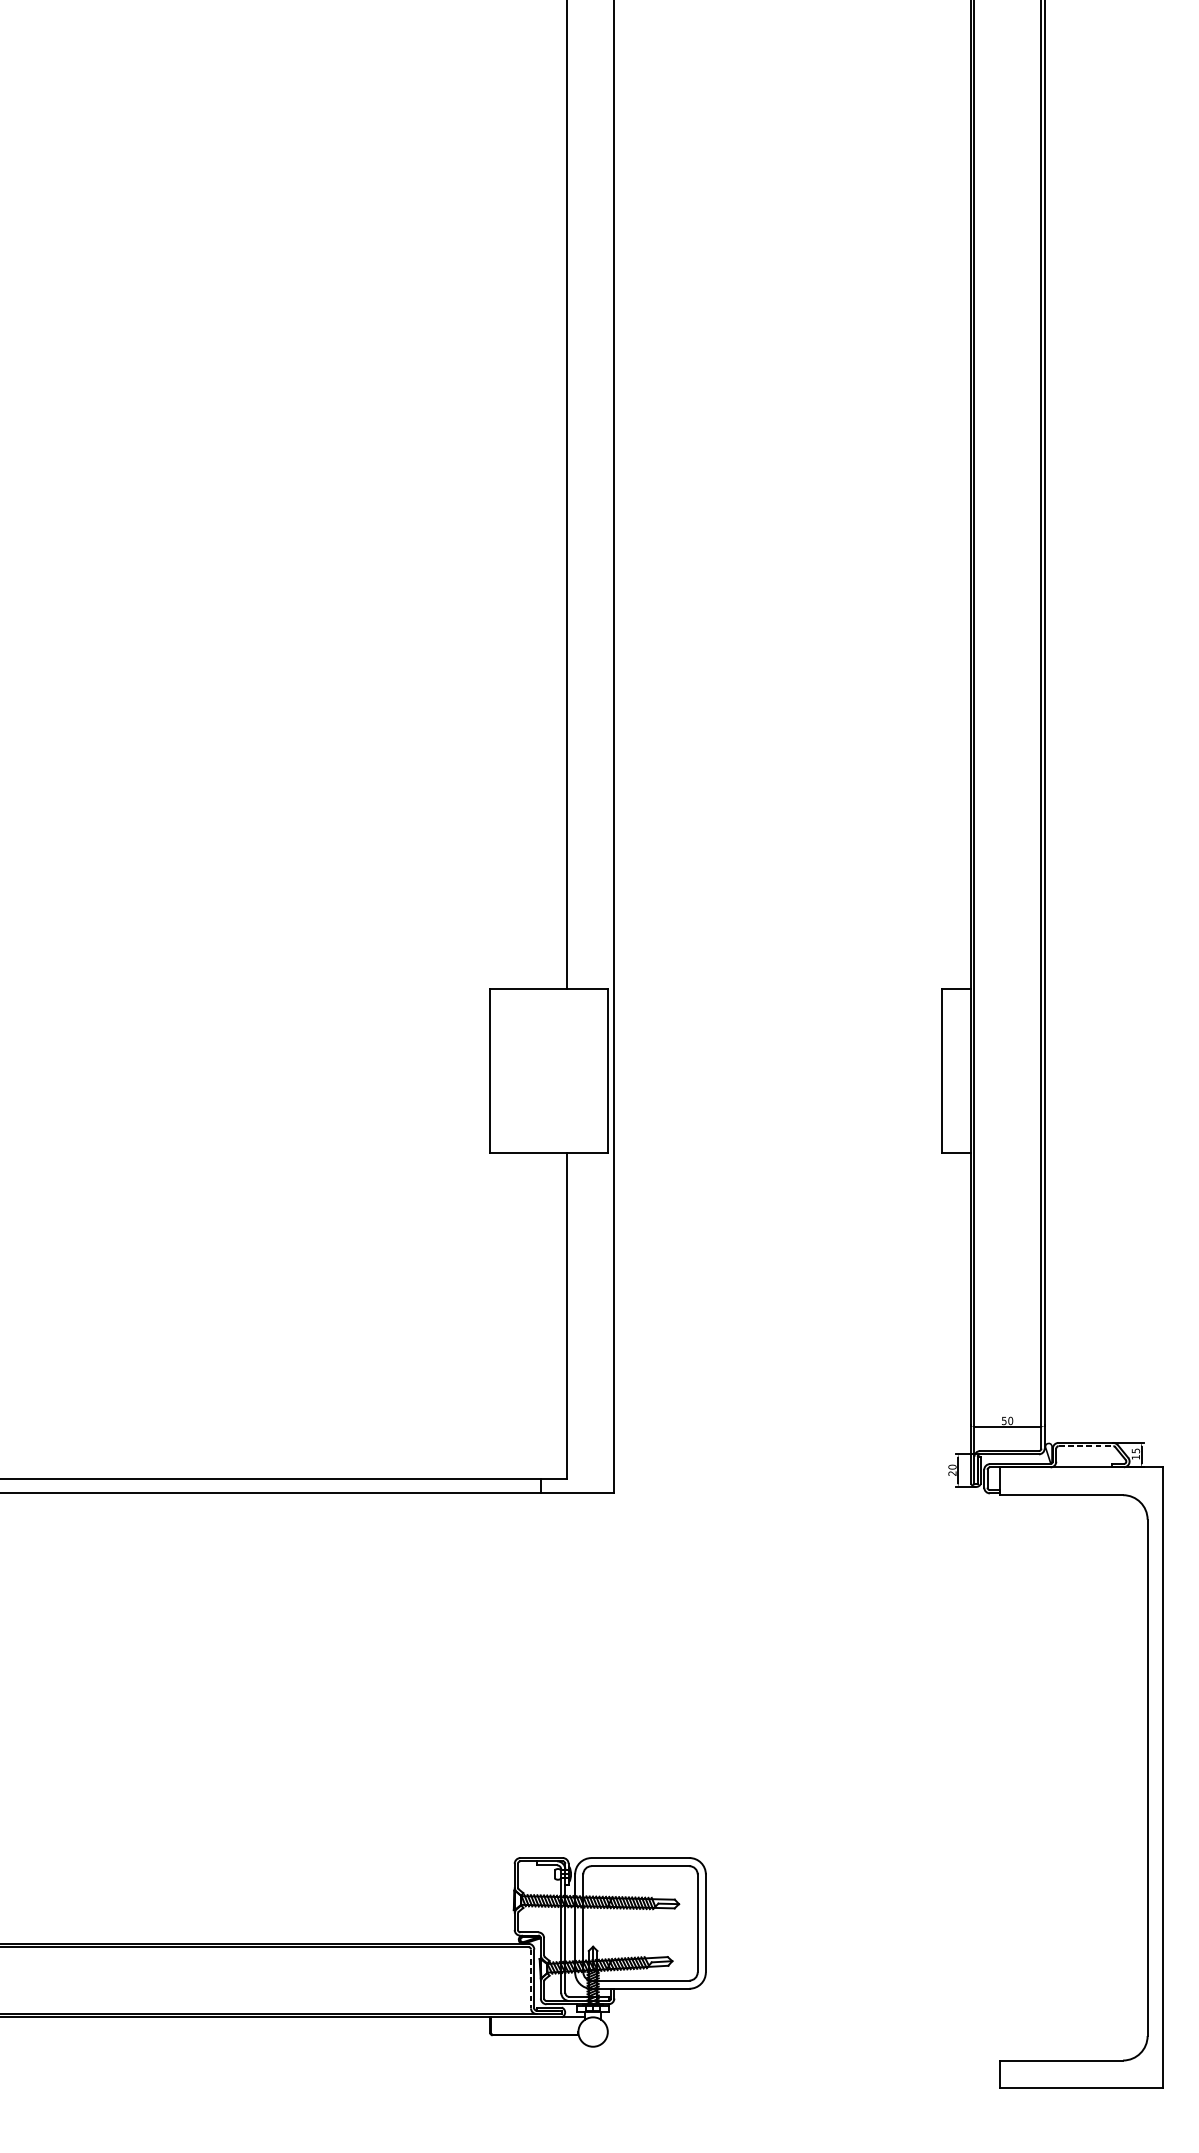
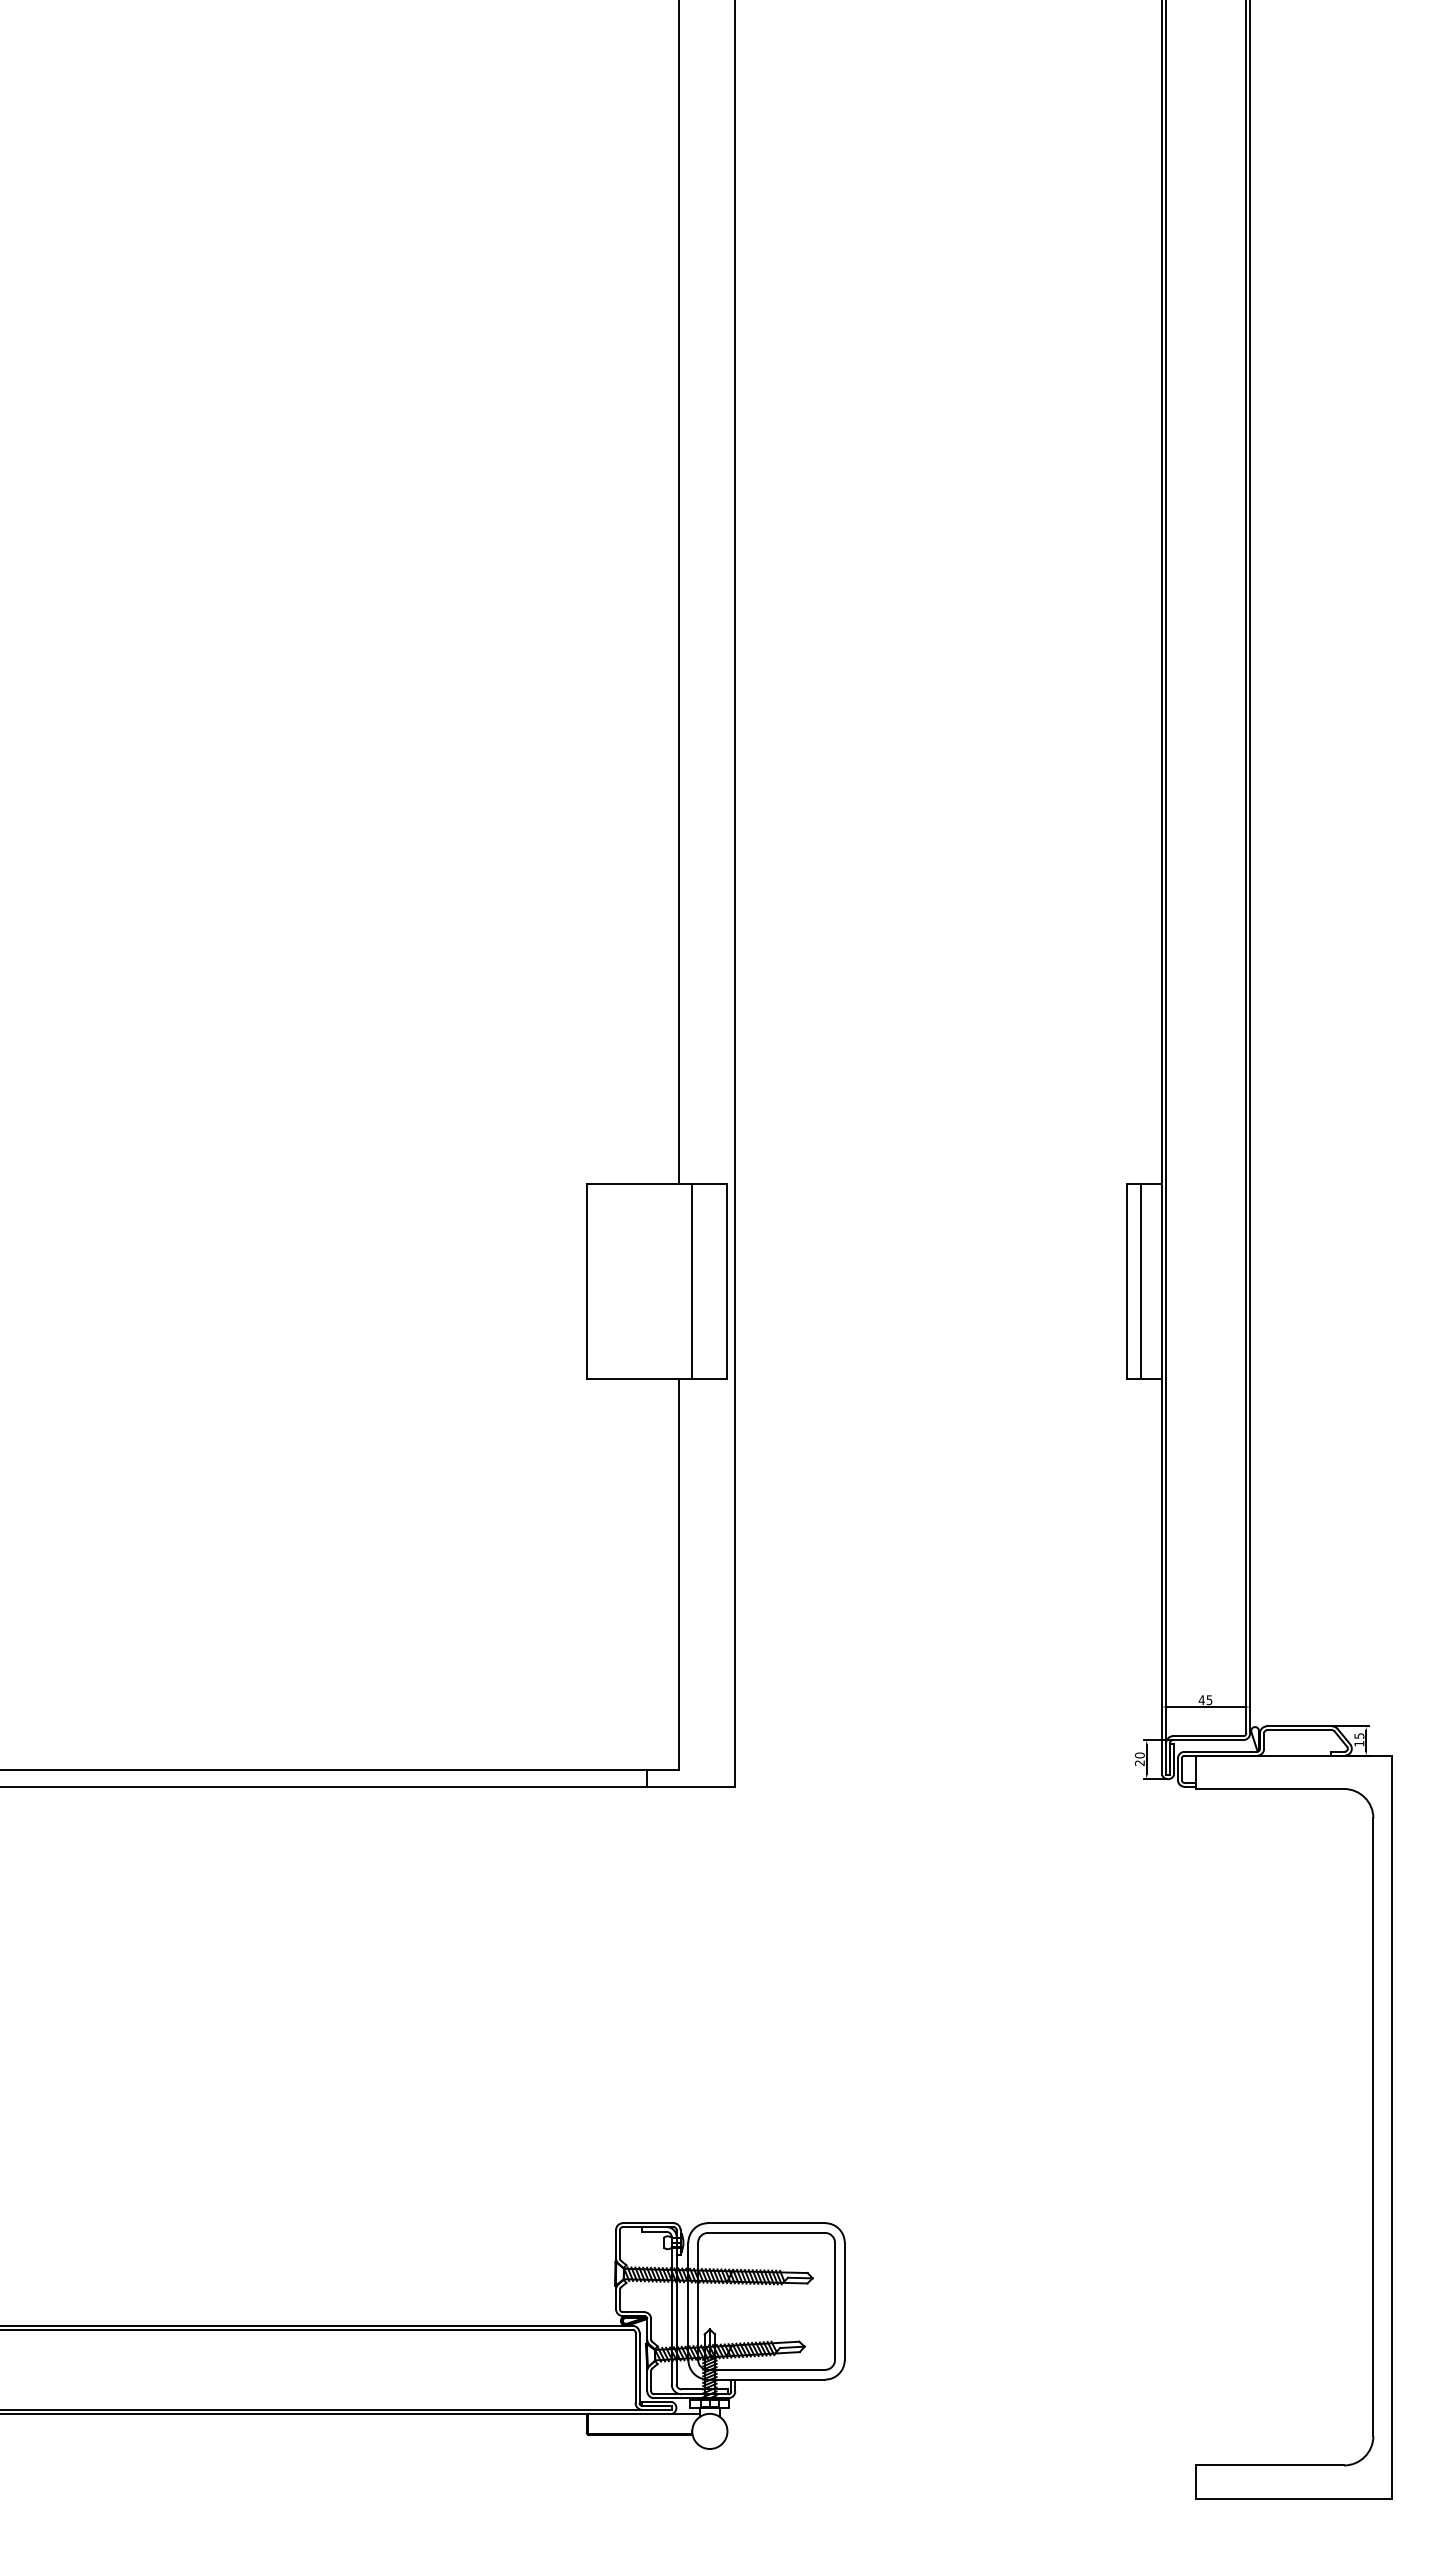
line: (578, 1071) -> (692, 1281), added
line: (953, 1071) -> (1140, 1281), added
text: (1007, 1421) -> (1205, 1700), 50 -> 45
line: (1085, 1446) -> (1299, 1730), dashed -> solid
line: (530, 1979) -> (635, 2368), dashed -> solid

